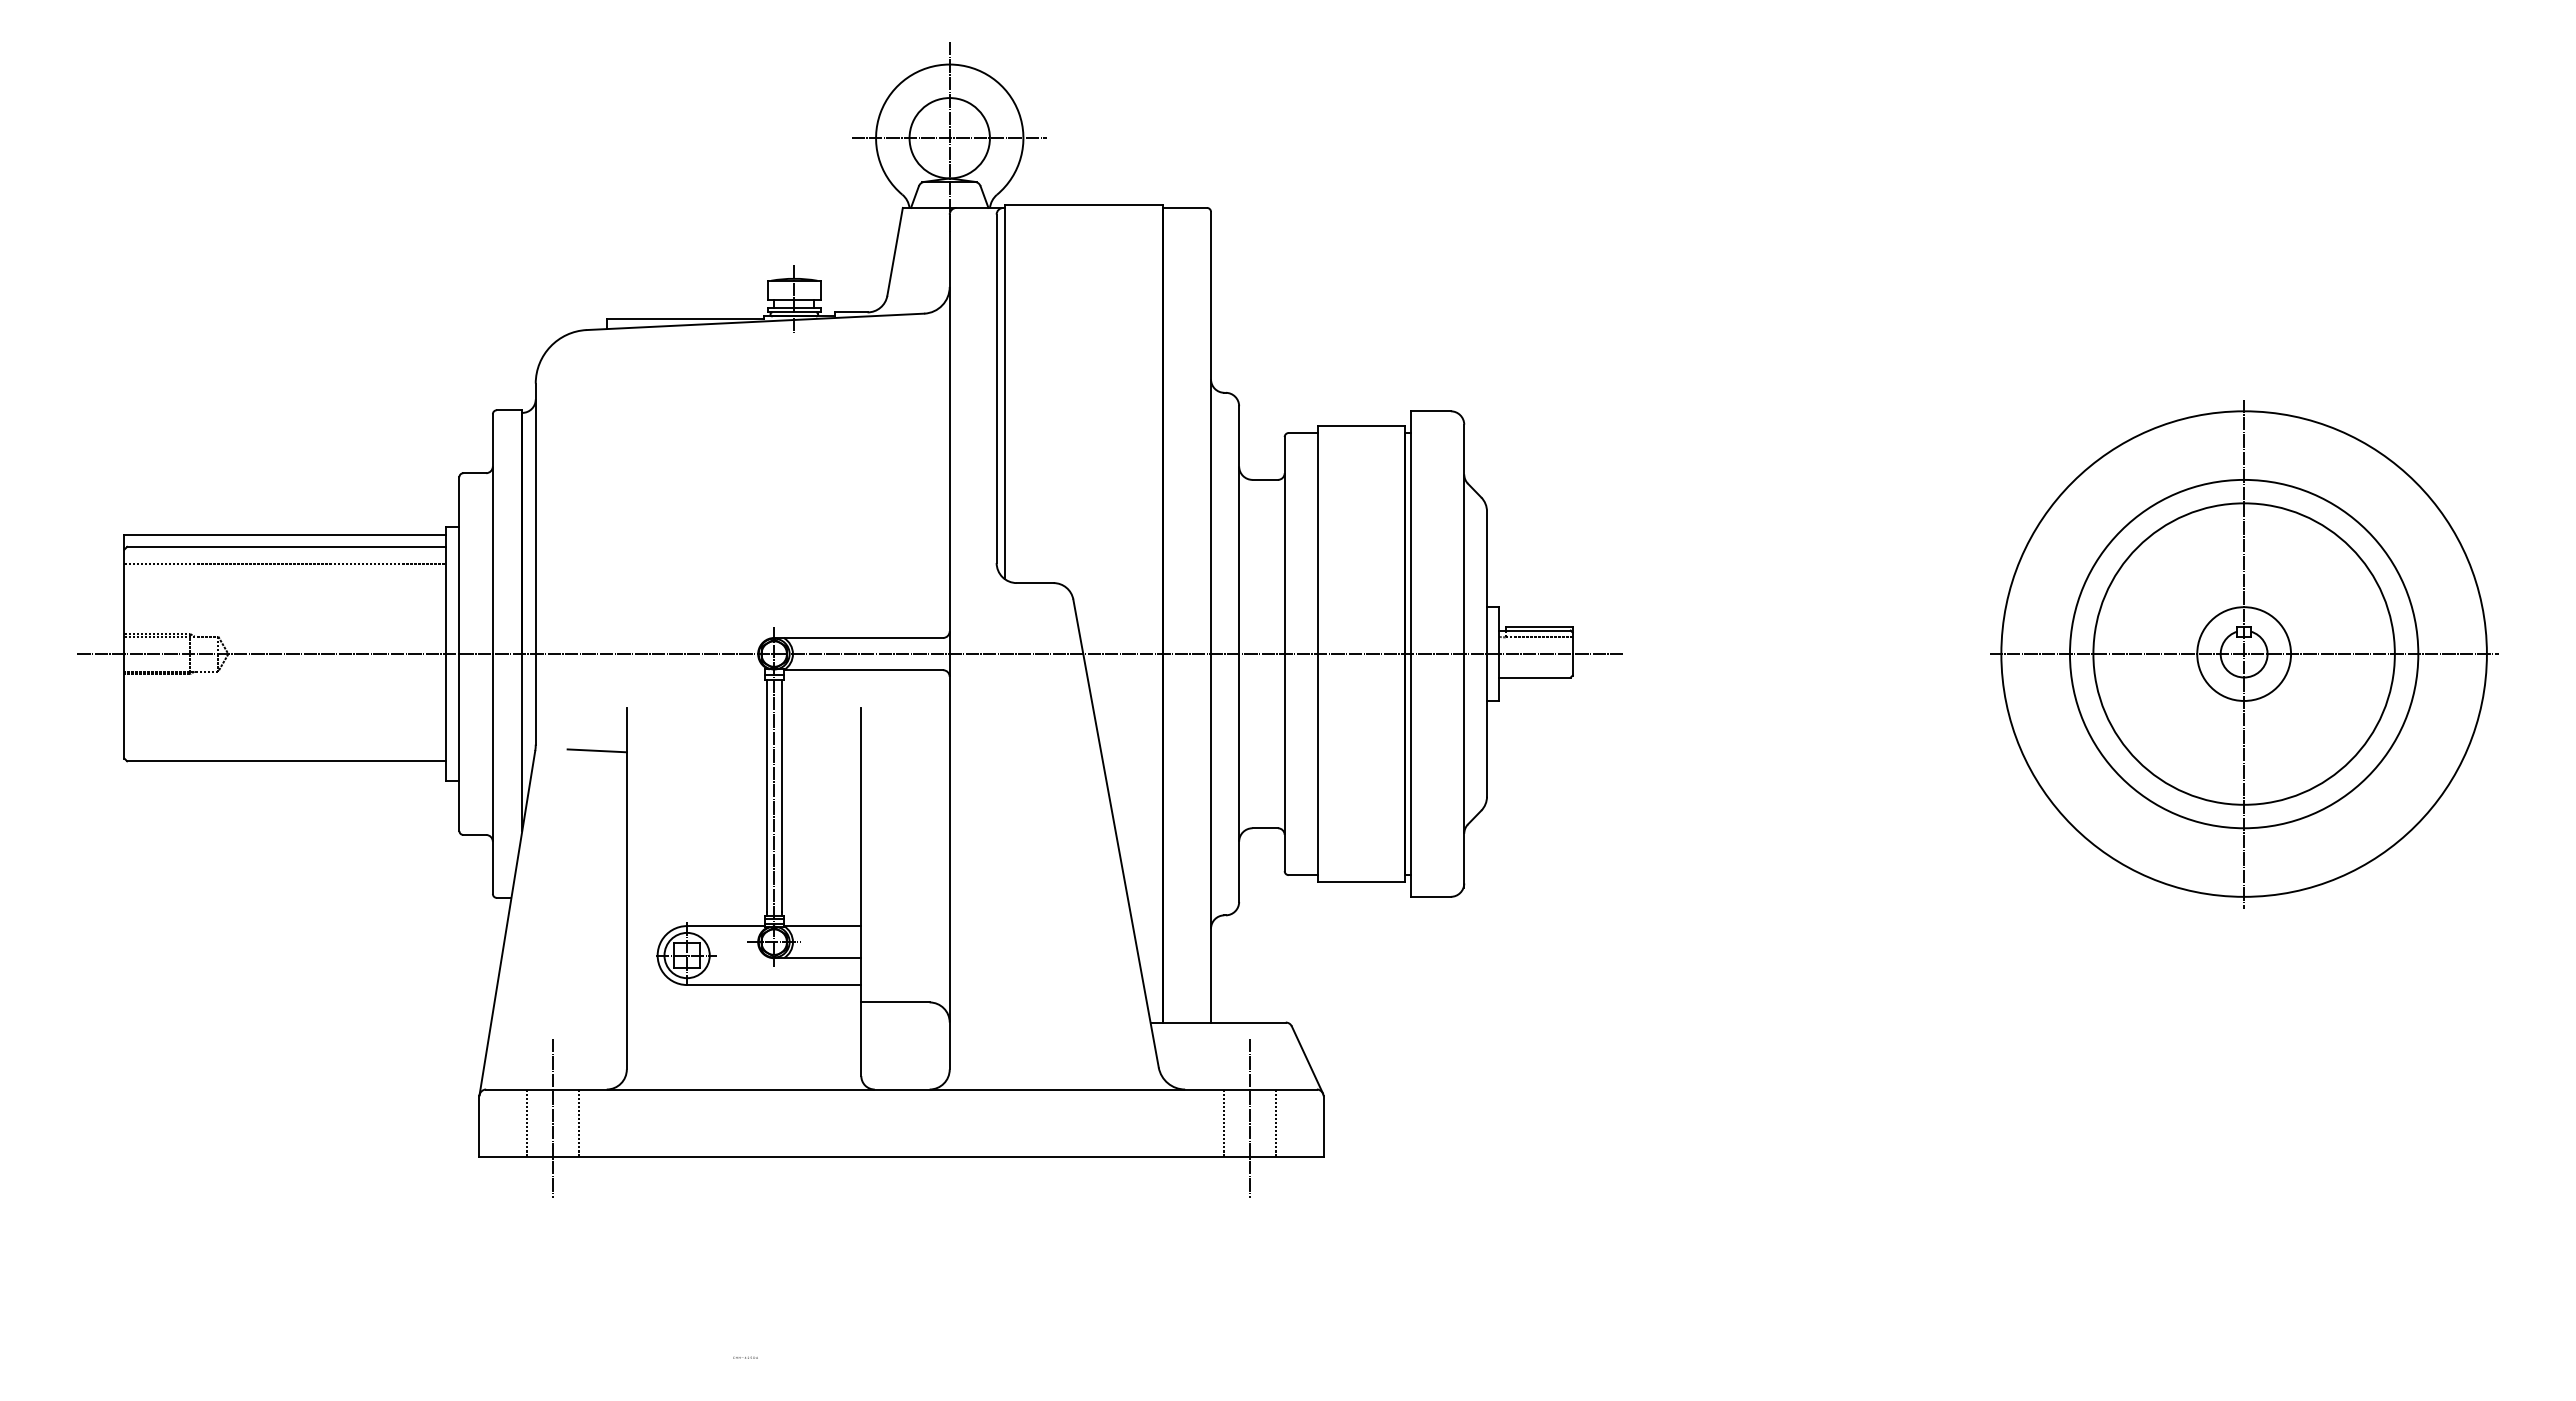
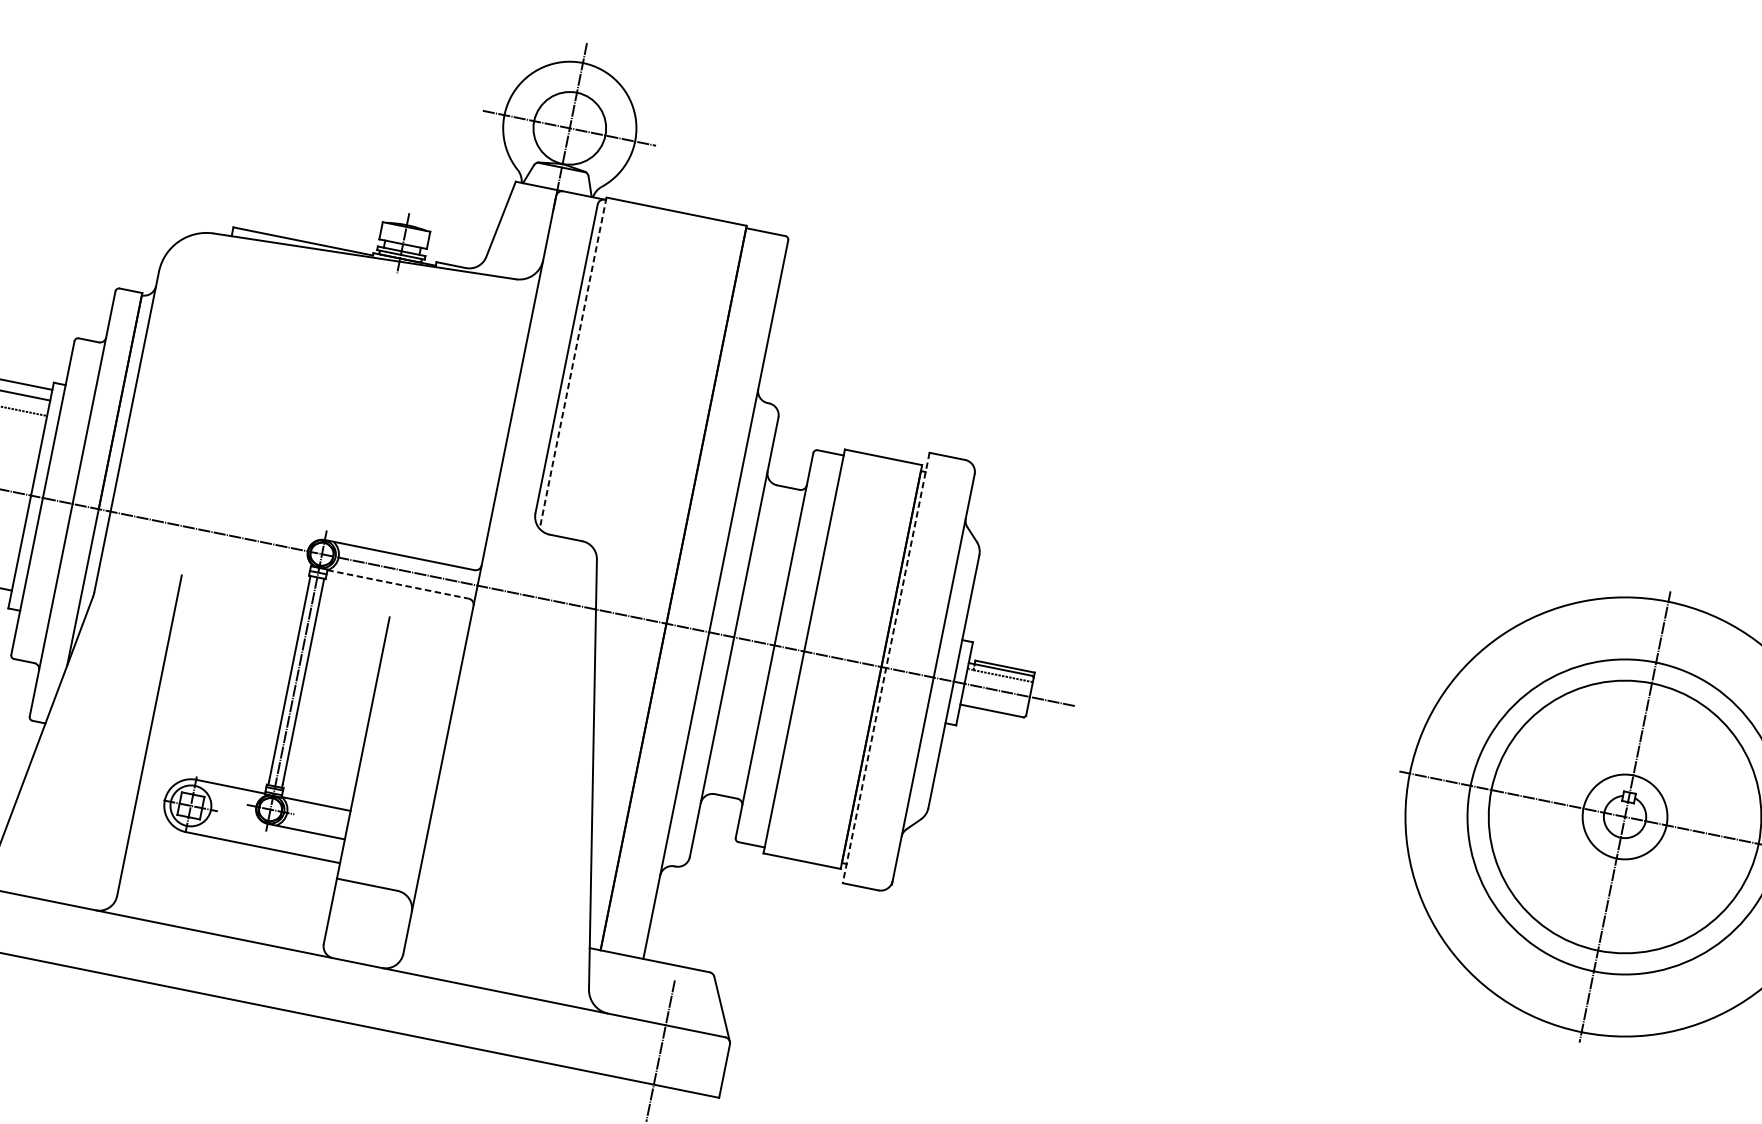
line: (1004, 392) -> (572, 363), solid -> dashed
line: (1410, 654) -> (885, 668), solid -> dashed
line: (863, 670) -> (398, 584), solid -> dashed
line: (596, 750) -> (147, 607), removed
line: (553, 1118) -> (43, 926), removed
line: (527, 1122) -> (19, 925), removed
line: (579, 1122) -> (65, 934), removed
line: (1223, 1122) -> (636, 1049), removed
line: (1276, 1122) -> (683, 1059), removed

